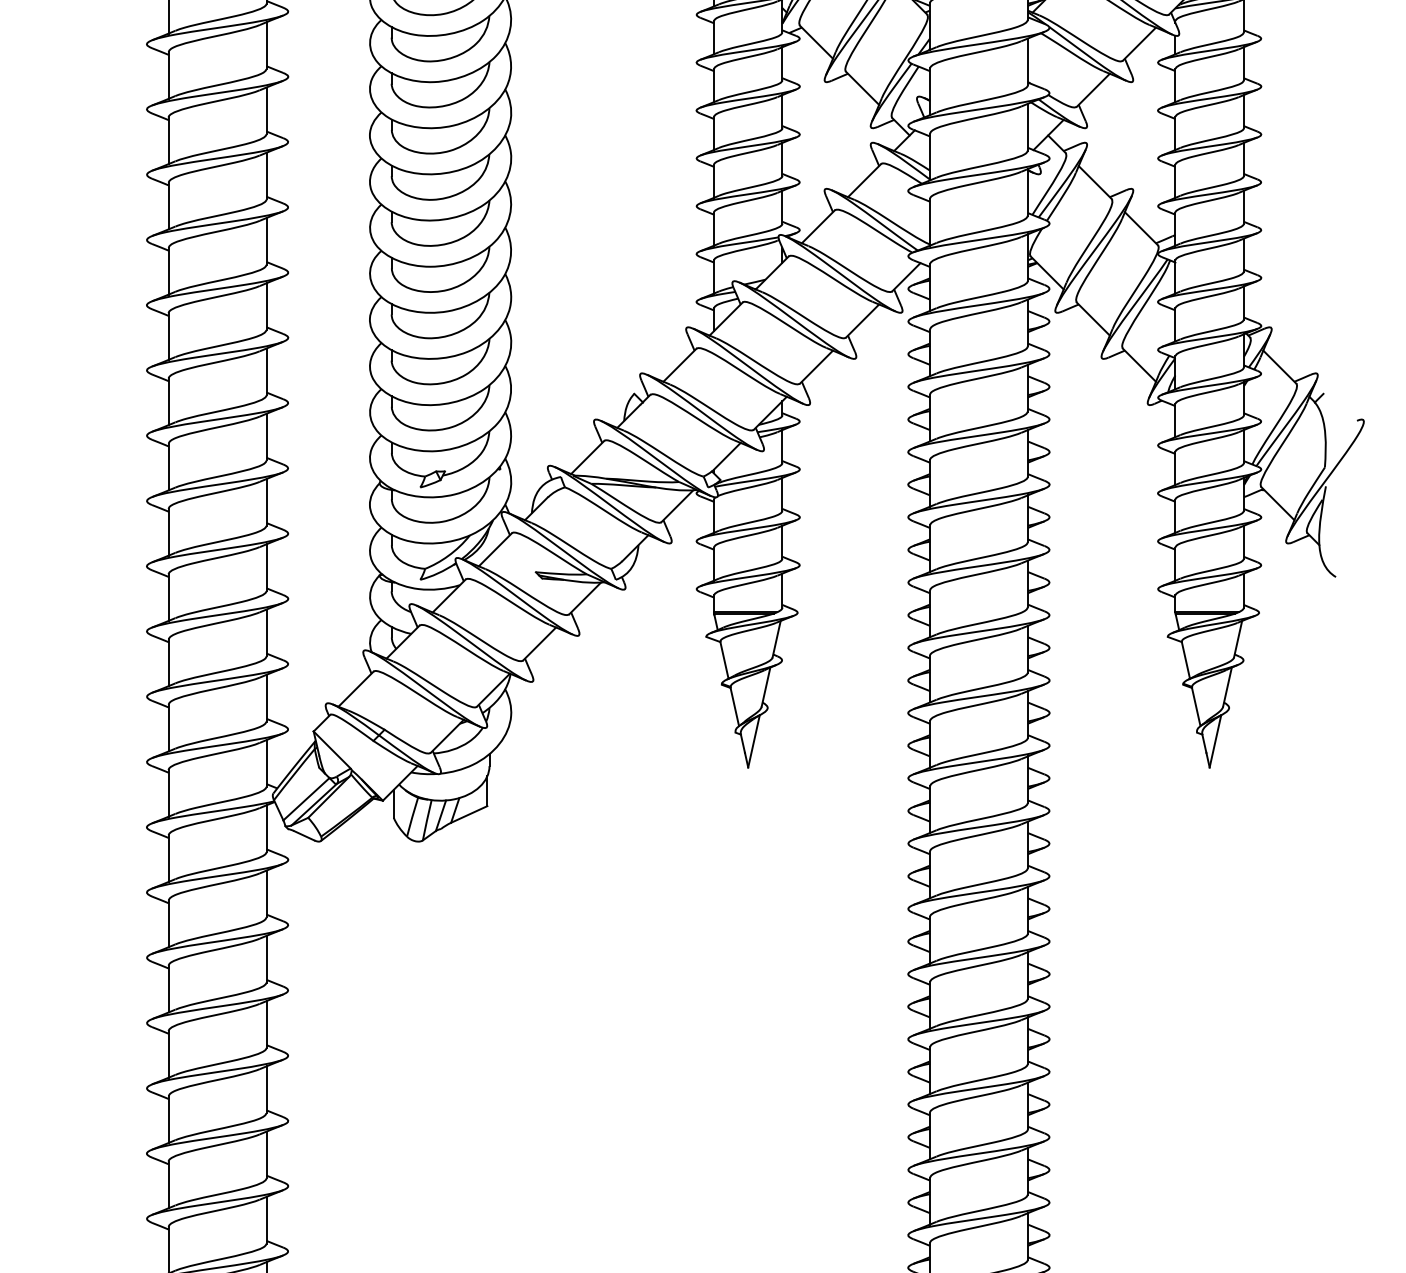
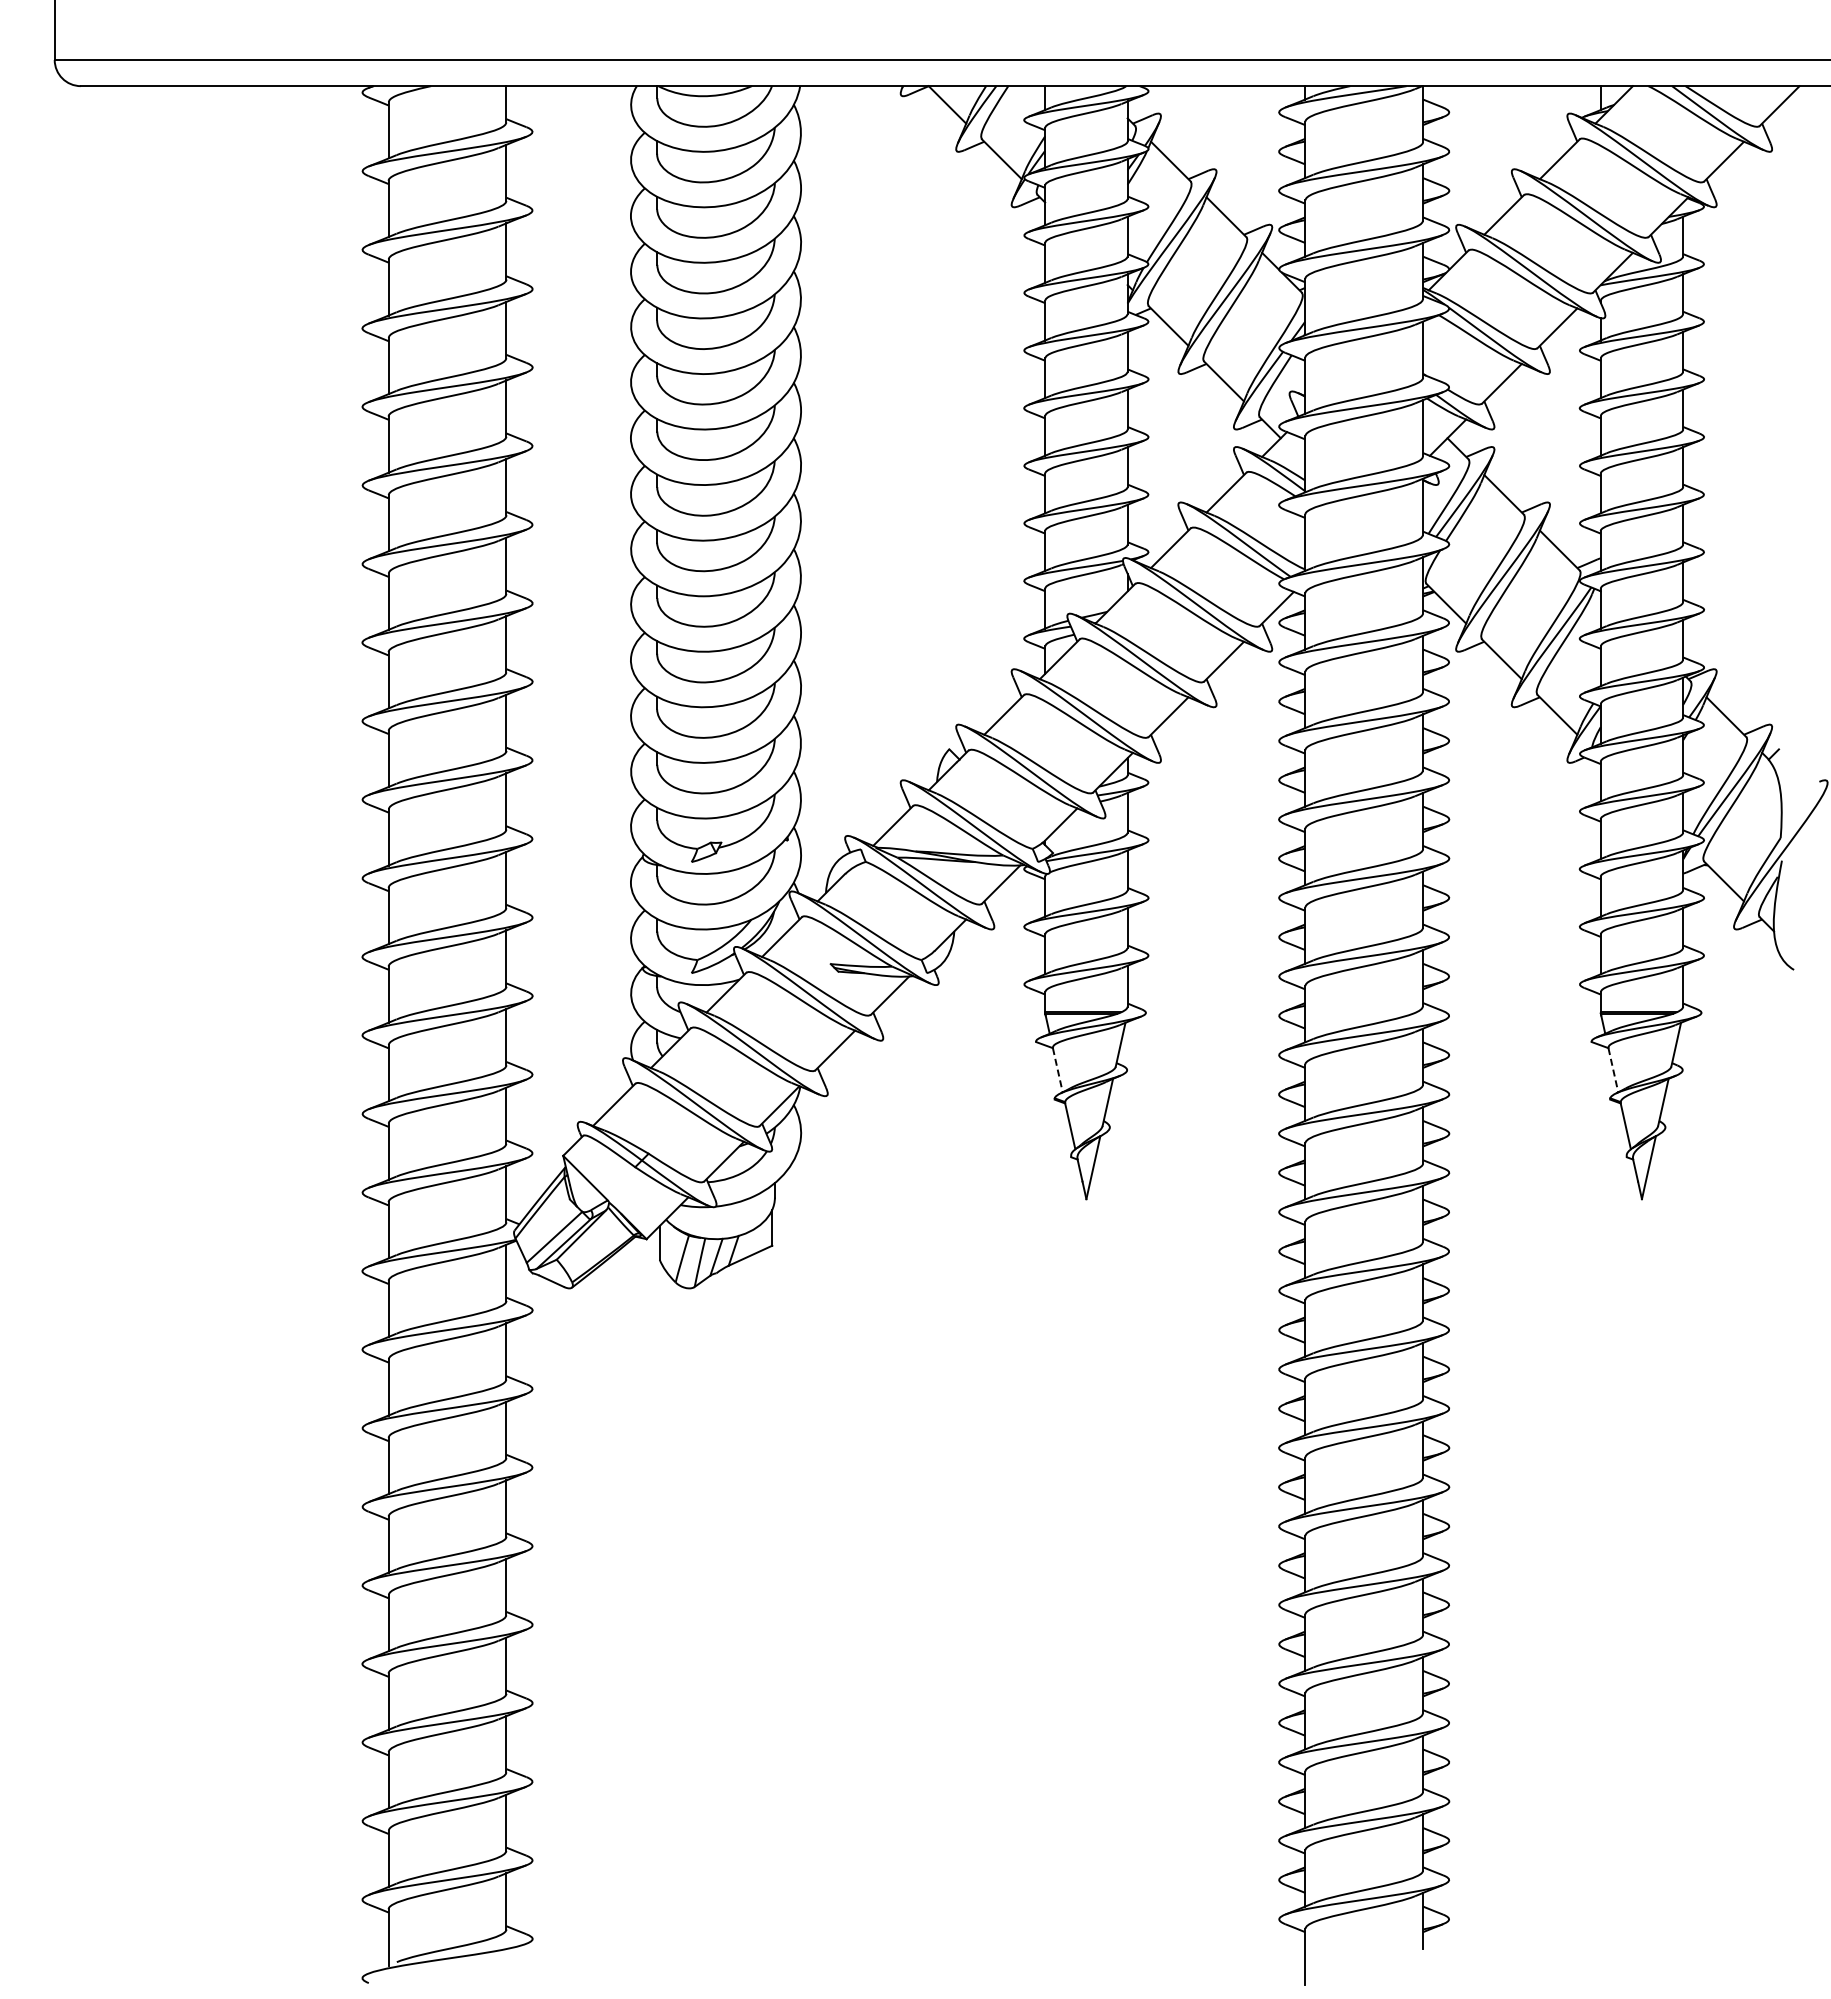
line: (724, 660) -> (1057, 1070), solid -> dashed
line: (1186, 660) -> (1613, 1070), solid -> dashed

